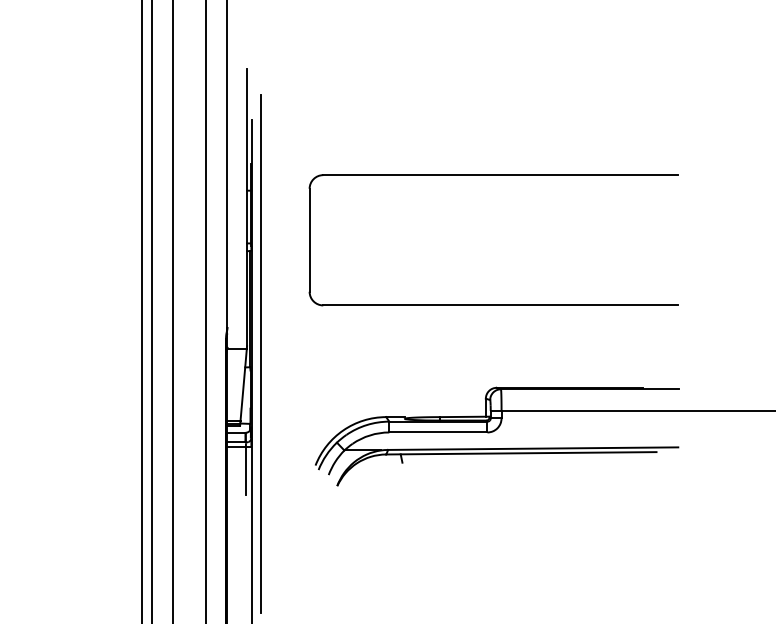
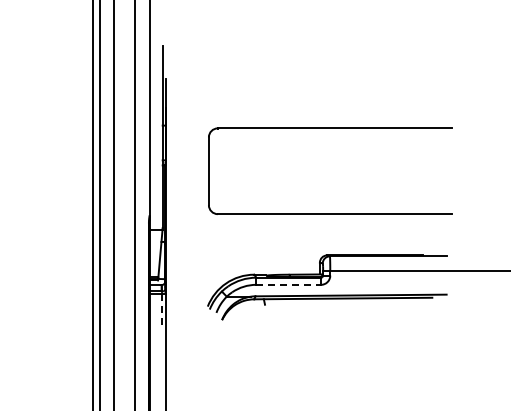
part: (494, 175) -> (330, 128), moved
line: (260, 353) -> (171, 232), removed
line: (439, 431) -> (289, 284), solid -> dashed
line: (245, 471) -> (161, 310), solid -> dashed

